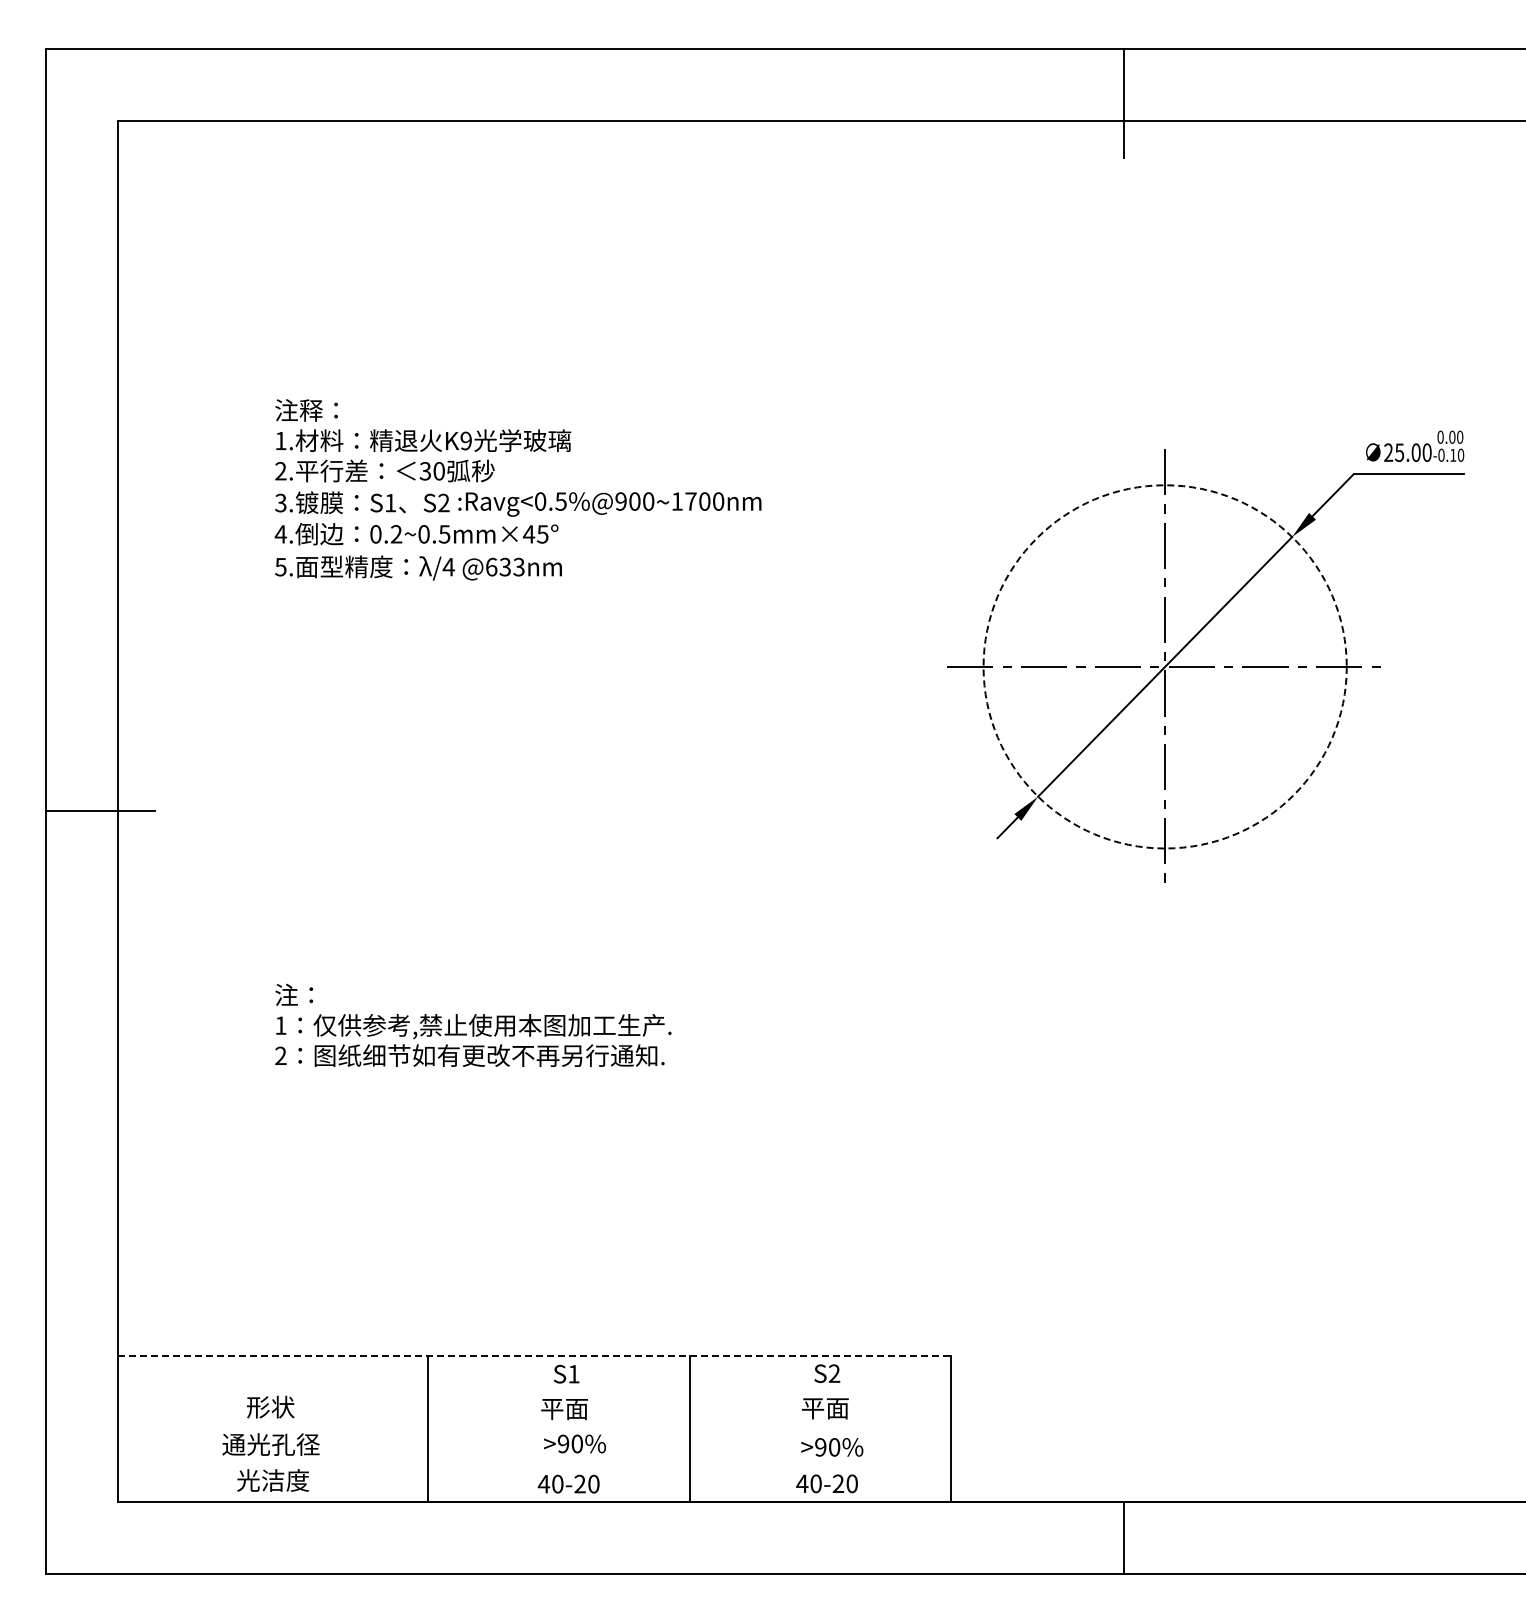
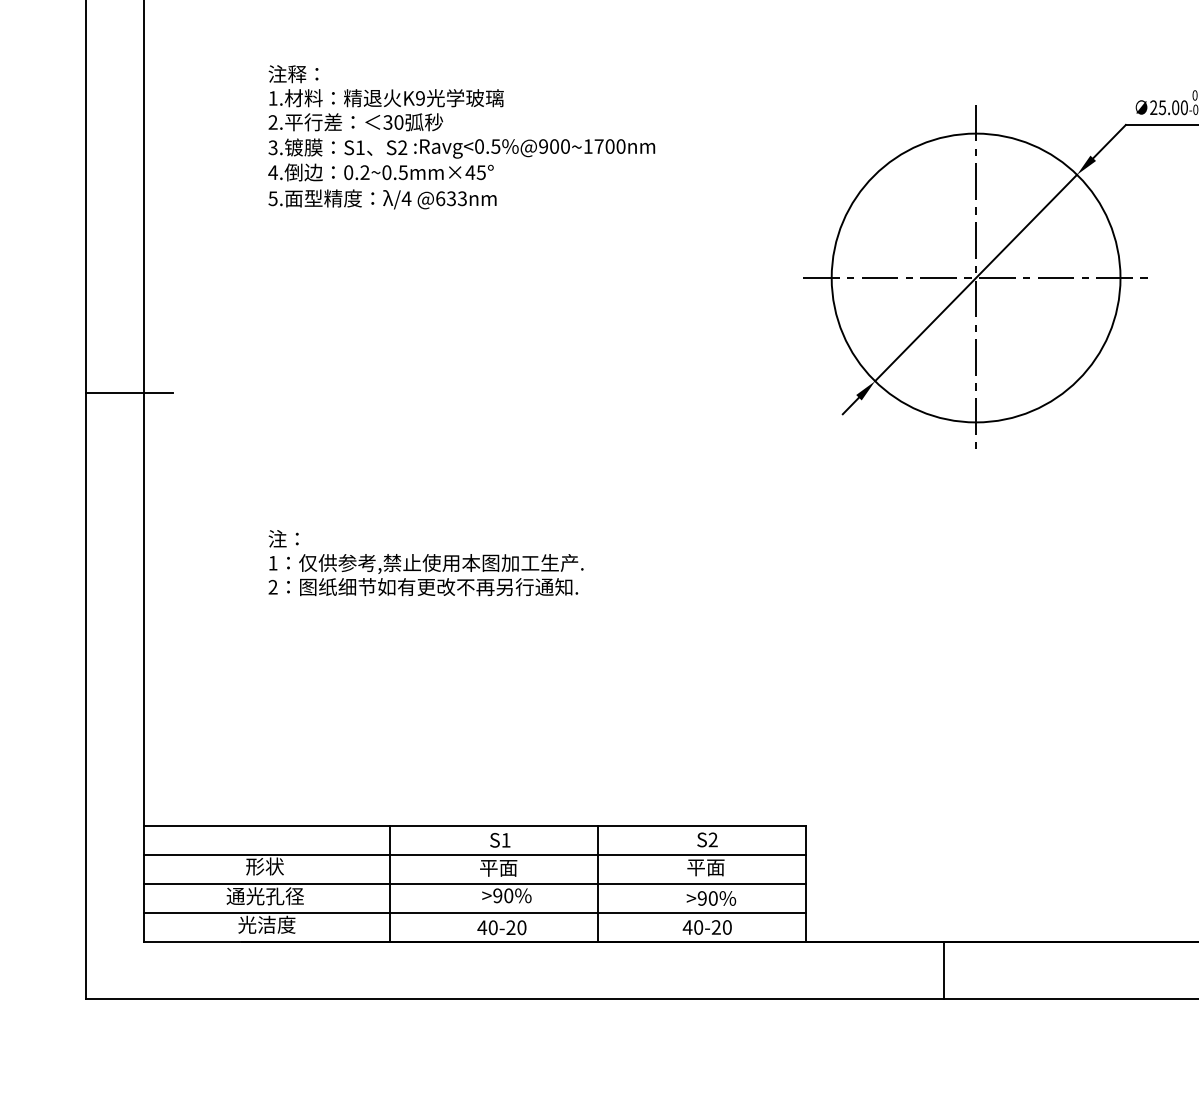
circle: (1164, 666) -> (975, 277), dashed -> solid
line: (535, 1356) -> (475, 826), dashed -> solid
line: (534, 1392) -> (474, 854), added
line: (534, 1429) -> (474, 884), added
line: (534, 1465) -> (474, 912), added

